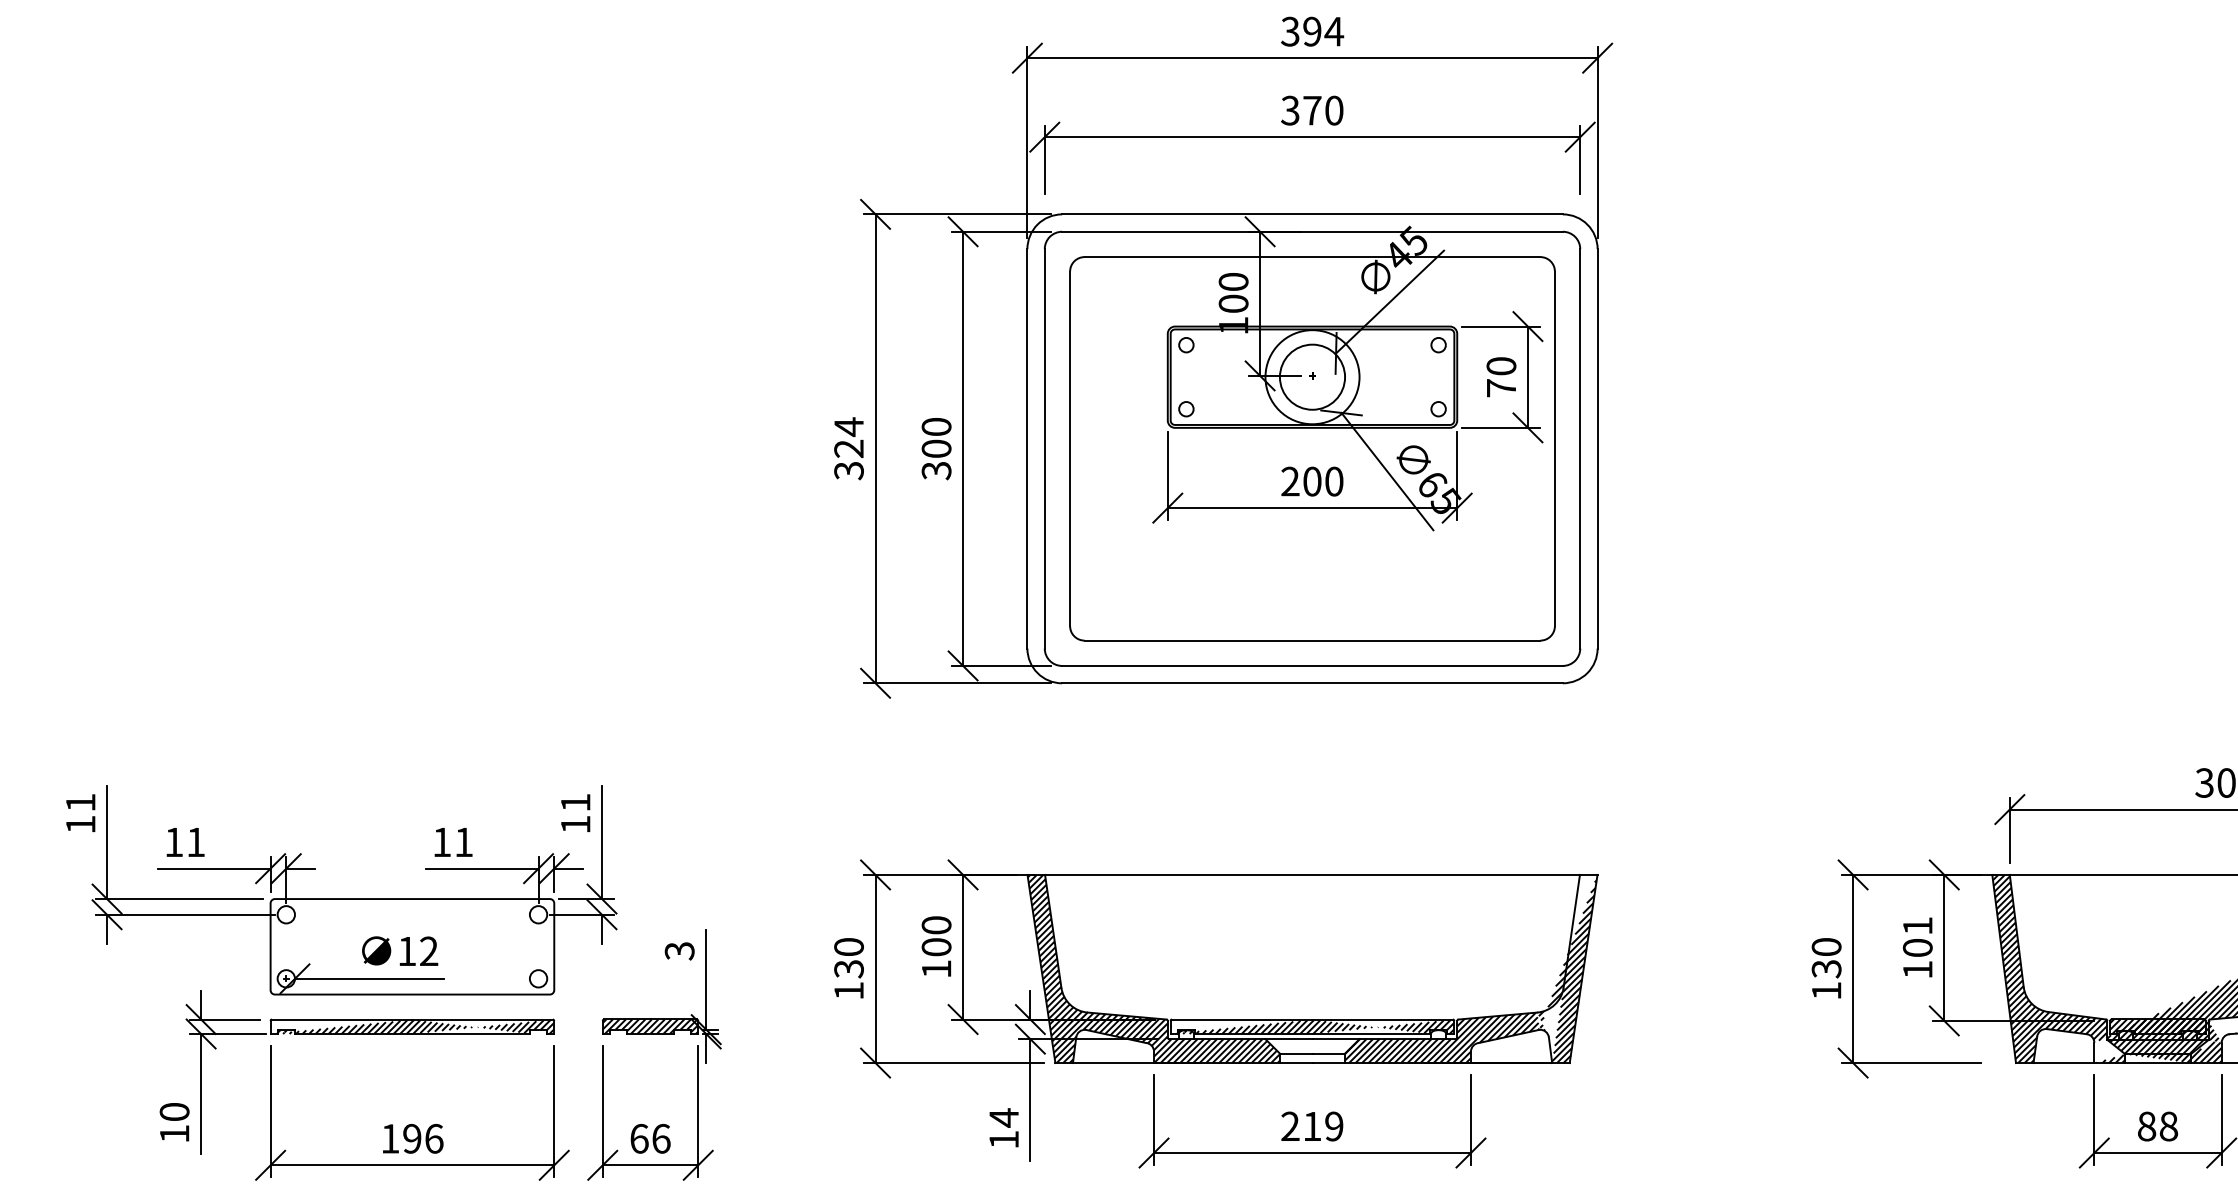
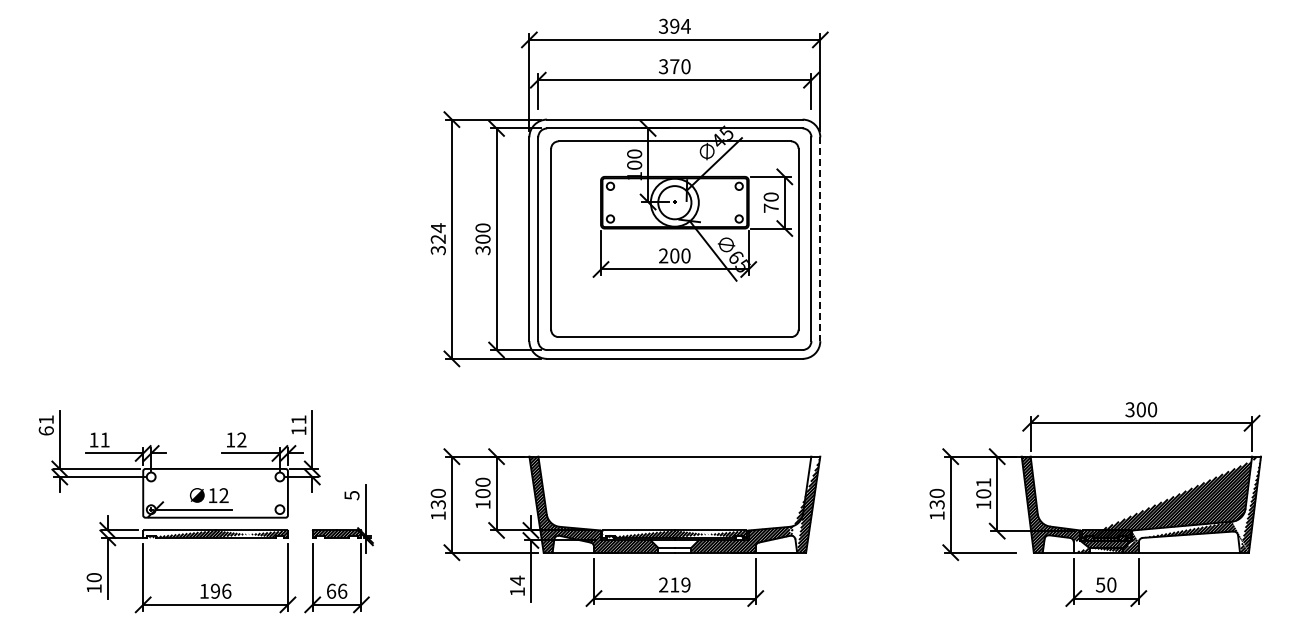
line: (1597, 449) -> (820, 239), solid -> dashed
text: (79, 823) -> (45, 430), 11 -> 61
text: (463, 841) -> (241, 439), 11 -> 12
text: (678, 951) -> (351, 495), 3 -> 5
text: (2156, 1125) -> (1105, 584), 88 -> 50

